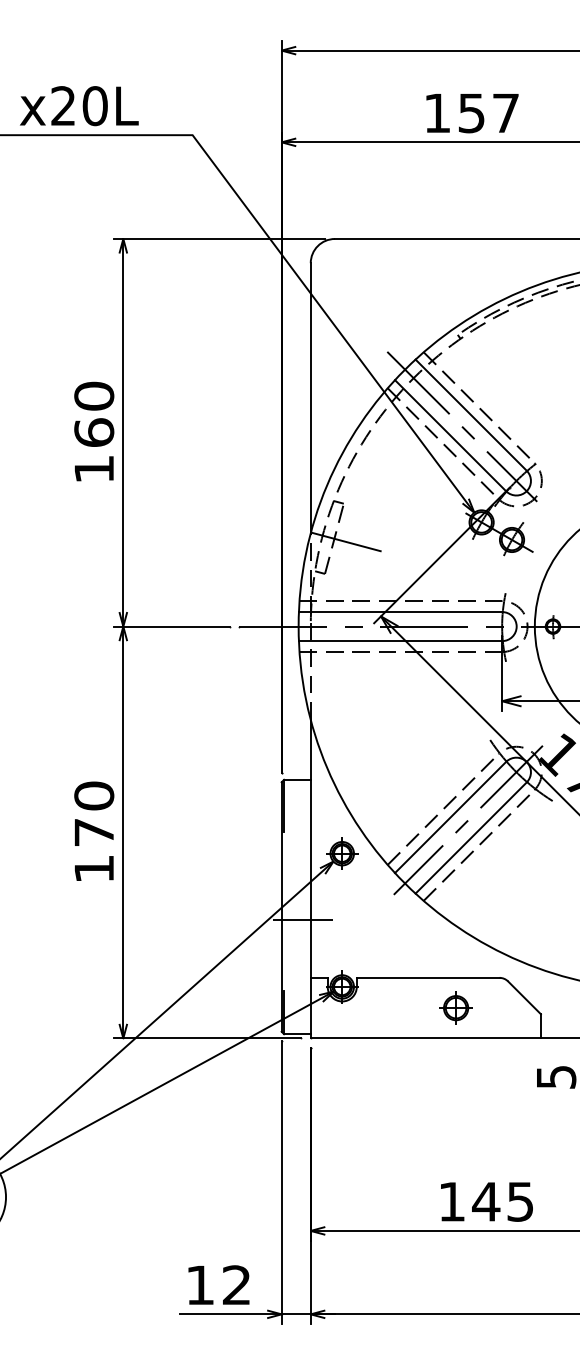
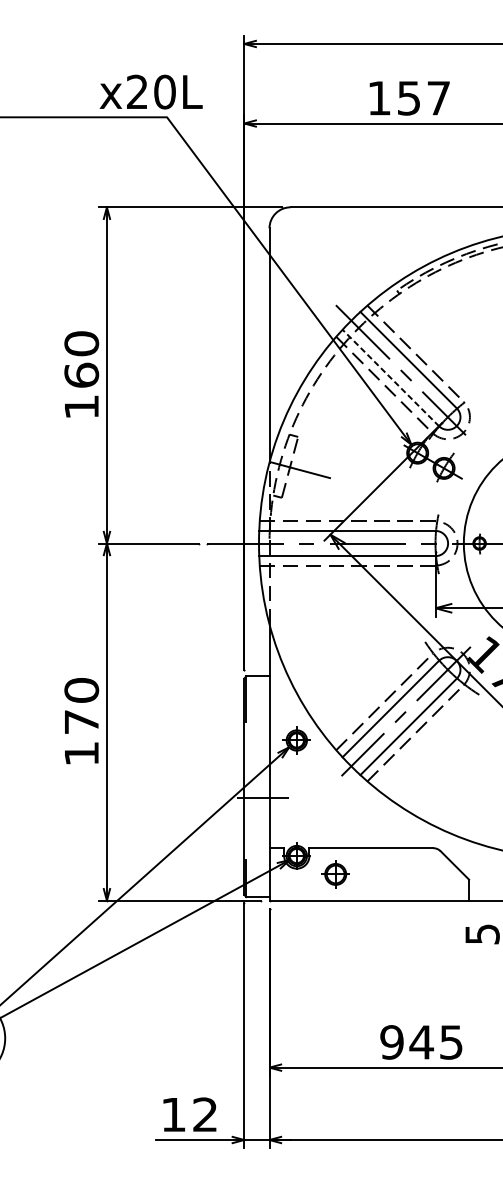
text: (79, 106) -> (151, 92), moved
line: (450, 435) -> (390, 377), solid -> dashed
part: (455, 1007) -> (335, 873), moved
text: (451, 1201) -> (391, 1042), 145 -> 945

